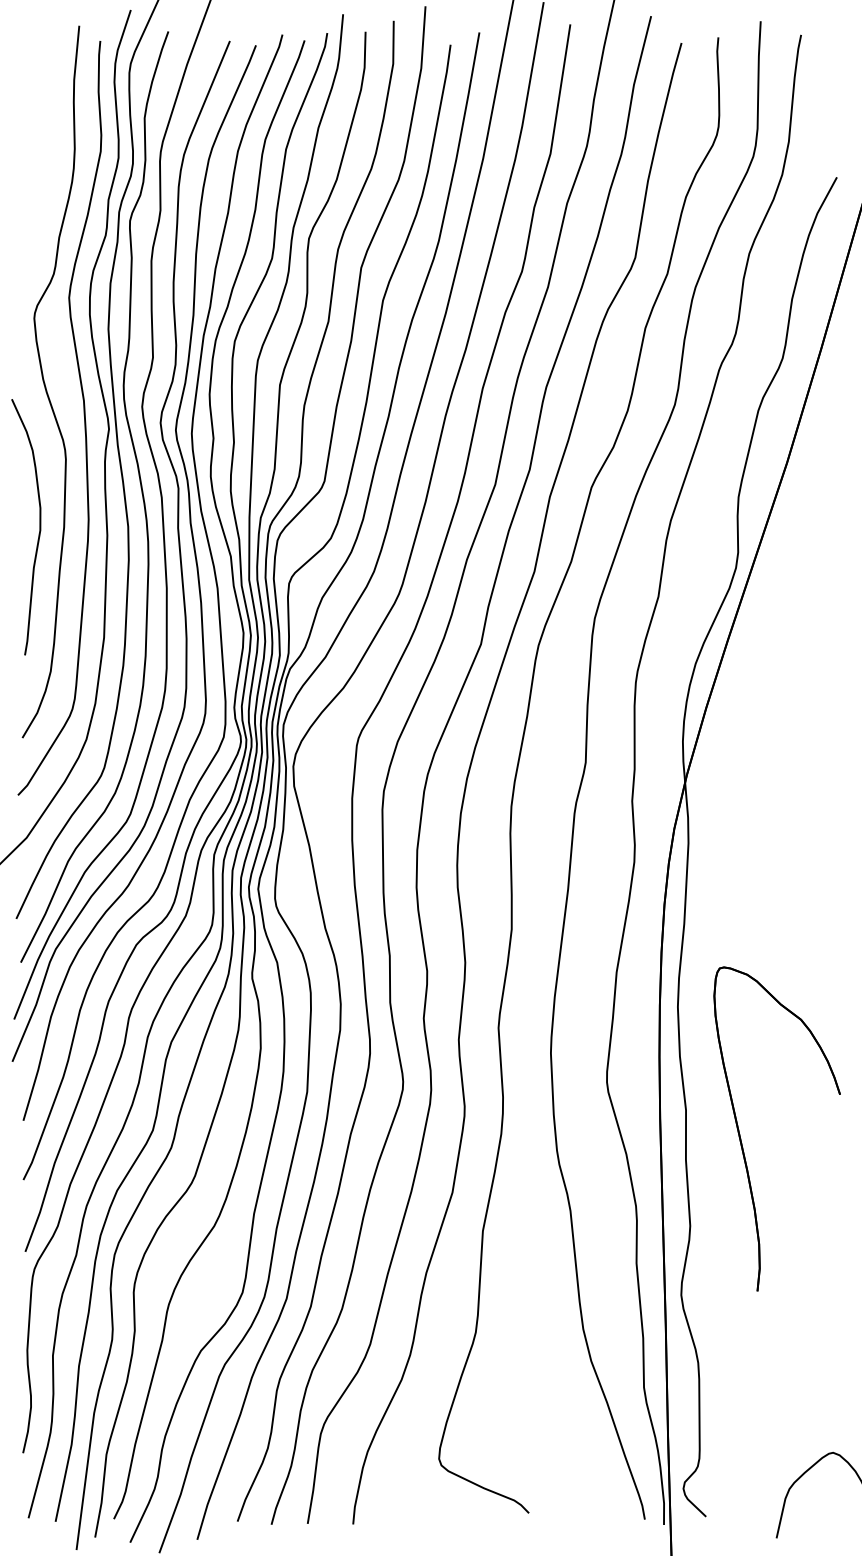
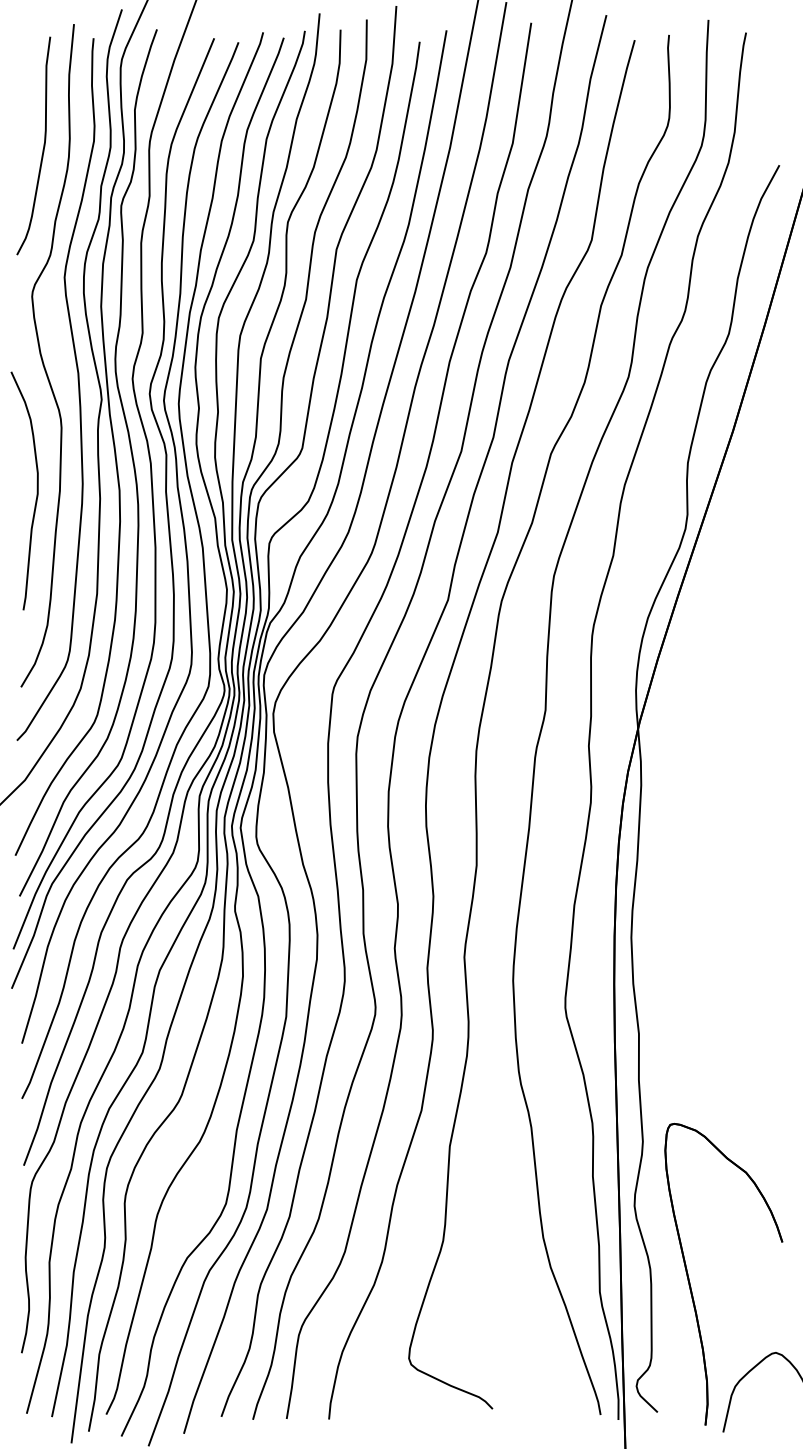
curve: (45, 160) -> (42, 149), added
part: (741, 1137) -> (690, 1282), moved

